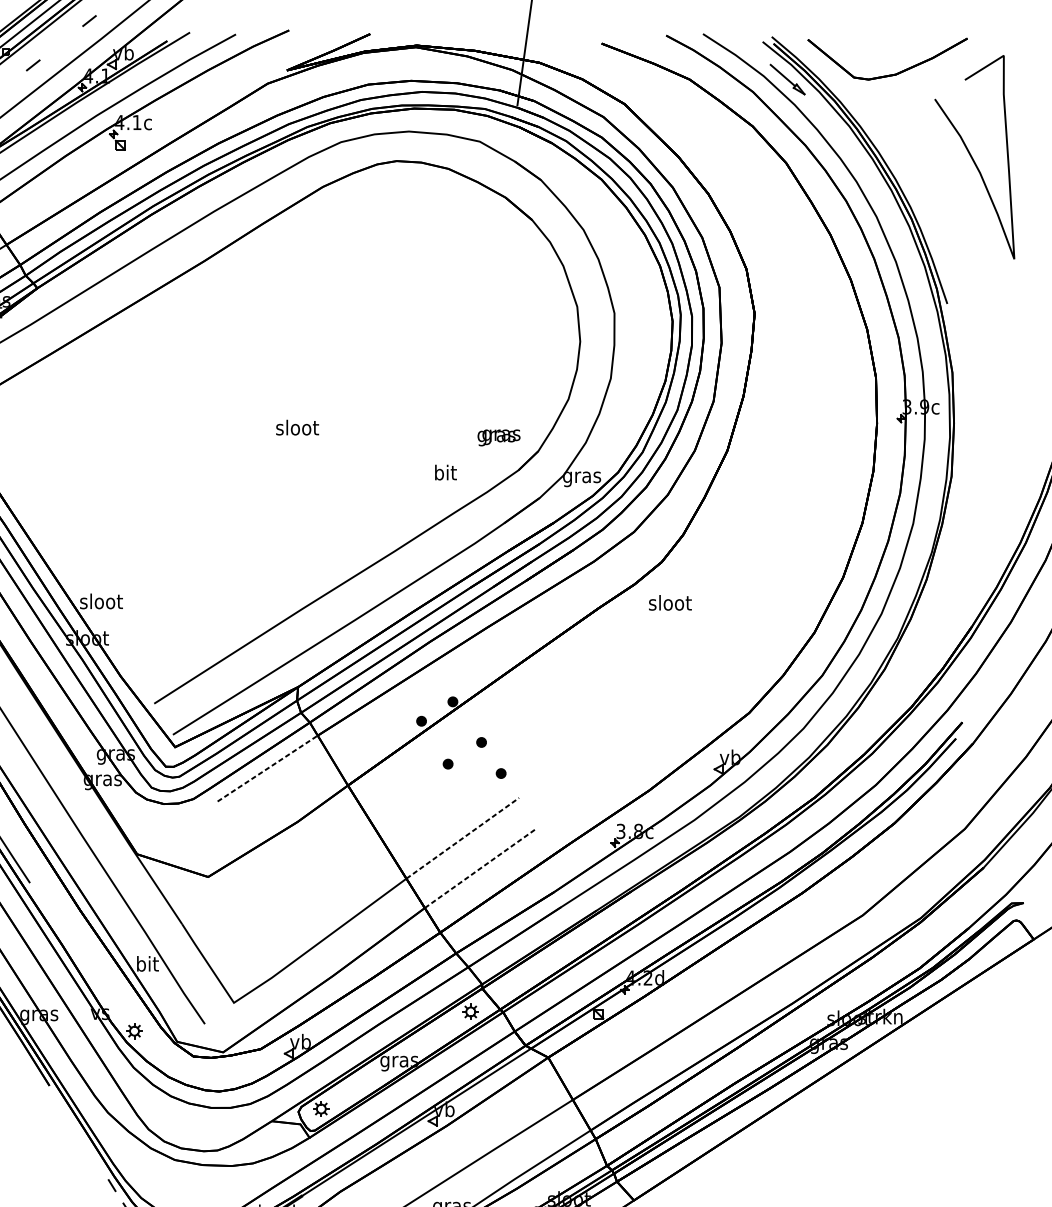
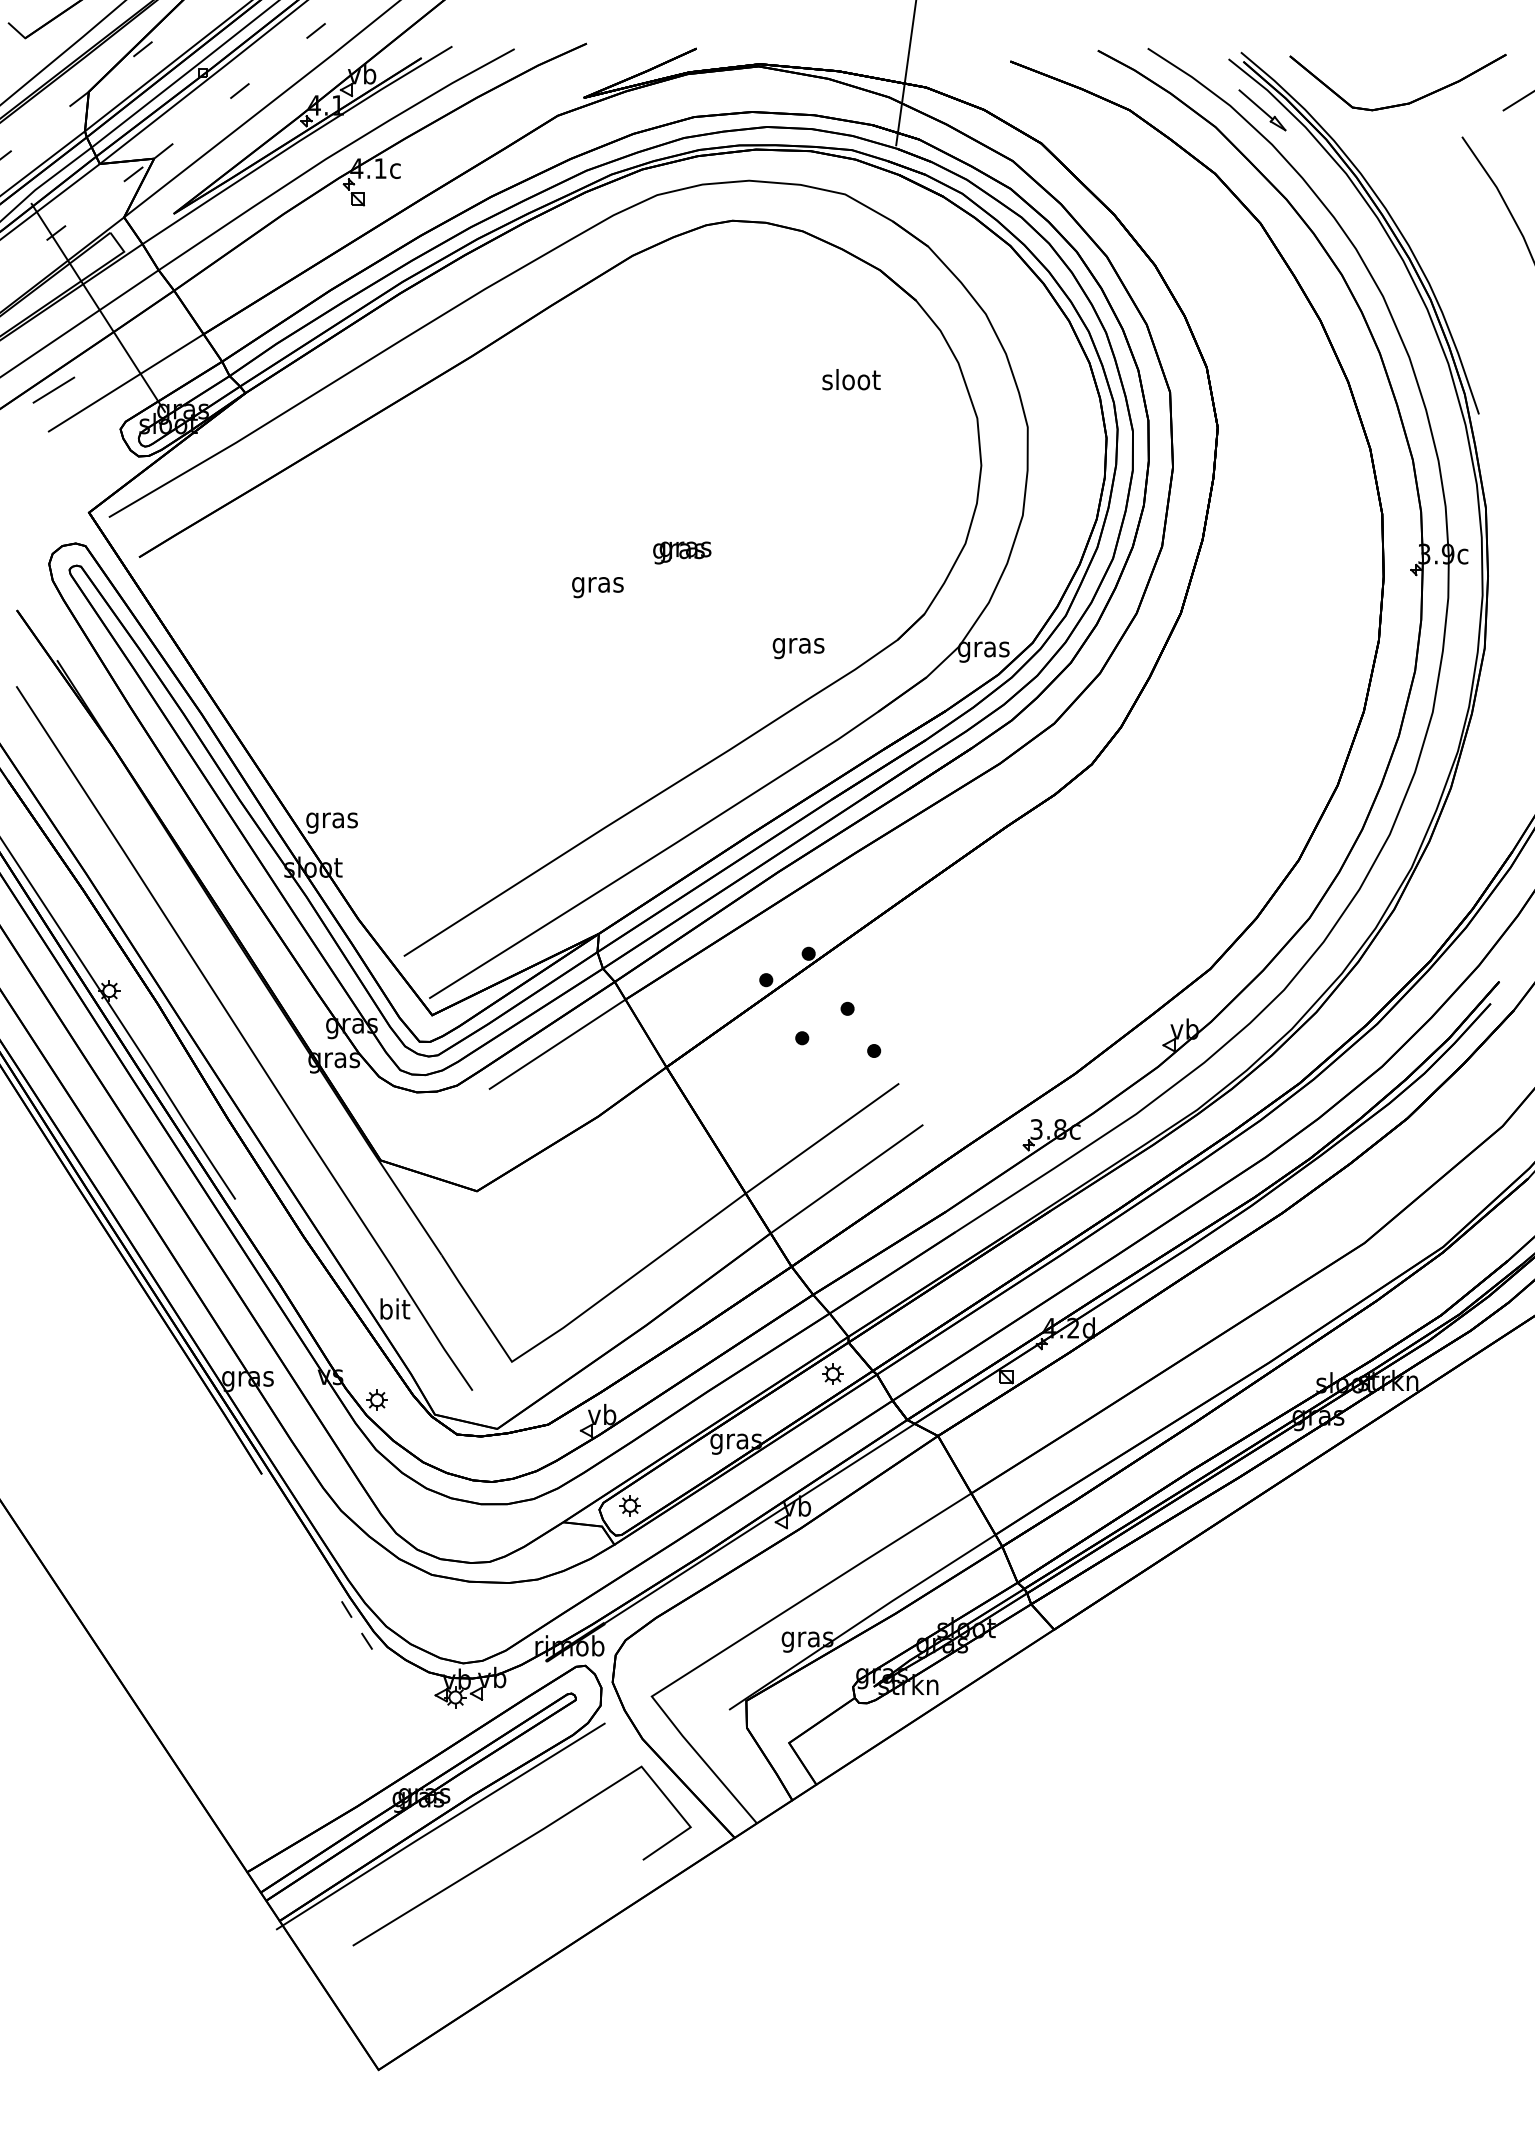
text: (297, 429) -> (598, 584), sloot -> gras
text: (499, 437) -> (682, 552), moved
text: (445, 474) -> (798, 645), bit -> gras
text: (670, 602) -> (851, 379), moved
text: (101, 603) -> (332, 820), sloot -> gras
line: (268, 768) -> (558, 1044), dashed -> solid
line: (463, 838) -> (822, 1138), dashed -> solid
line: (481, 868) -> (847, 1179), dashed -> solid

